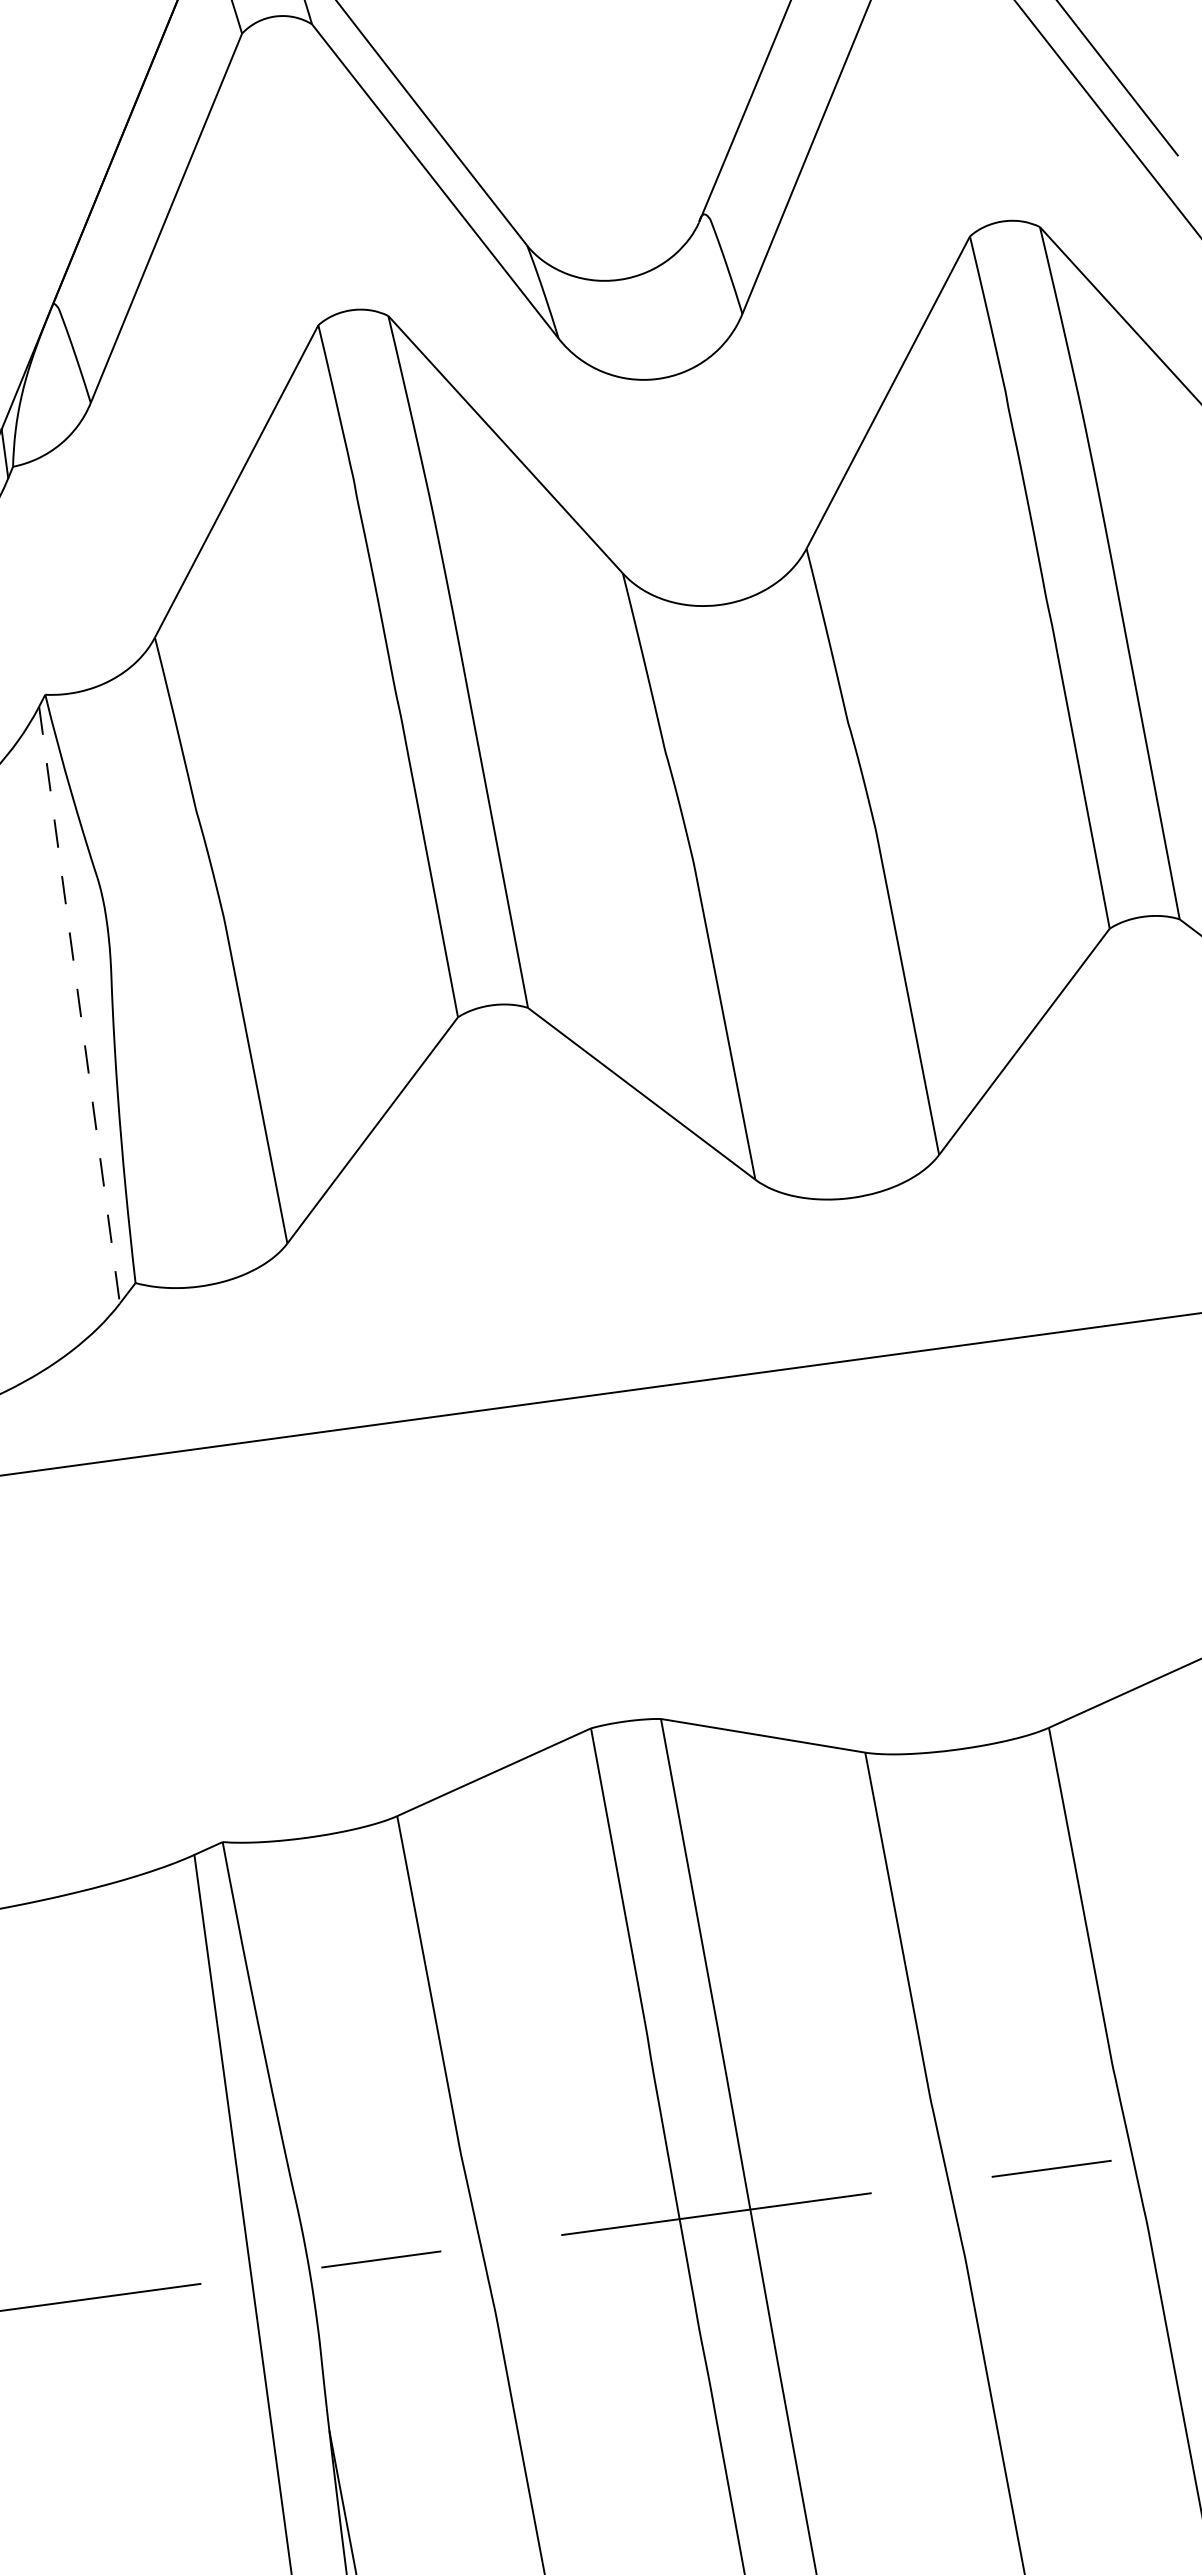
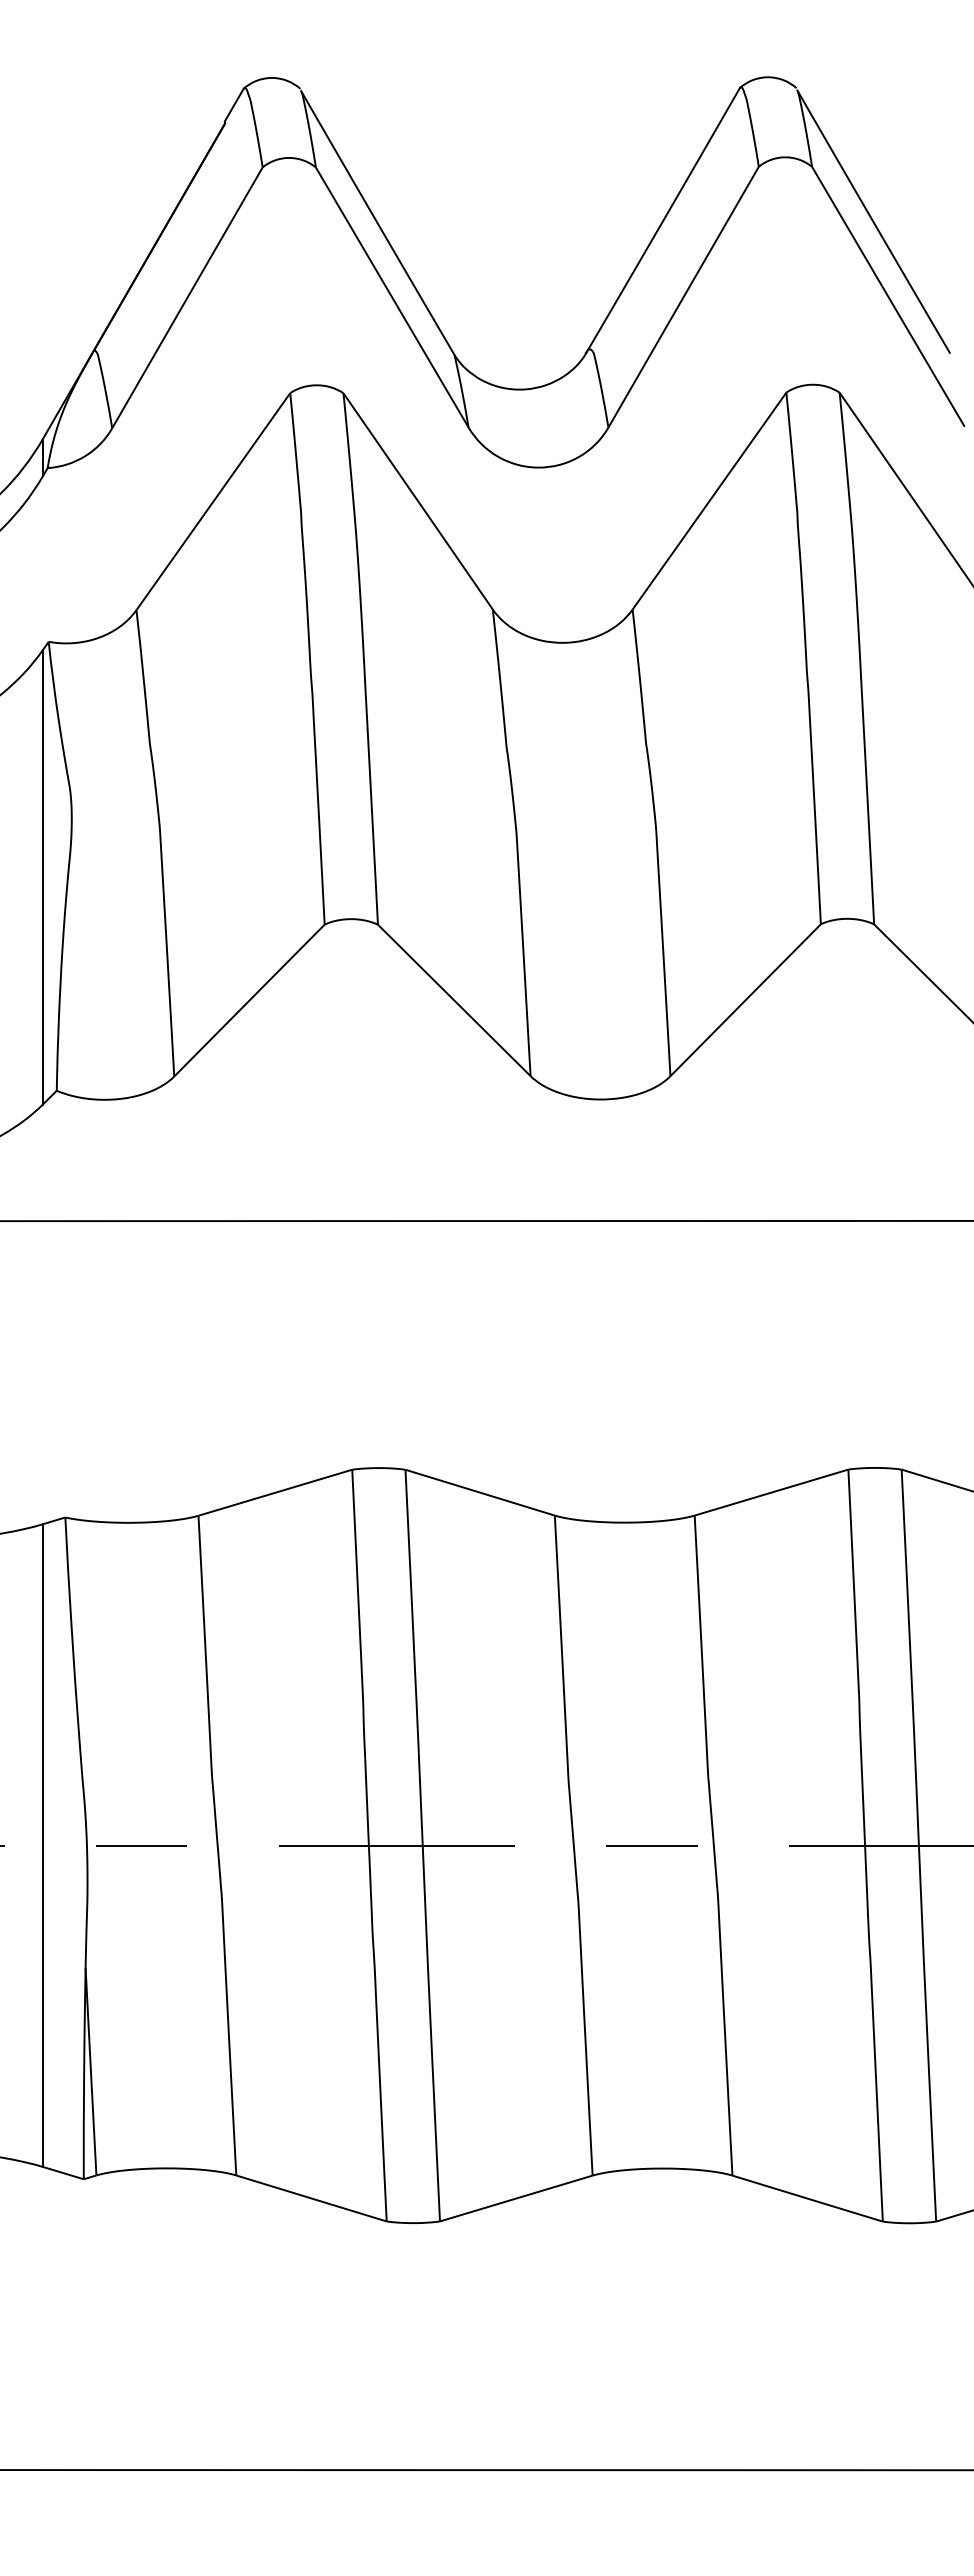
line: (78, 1005) -> (42, 877), dashed -> solid

